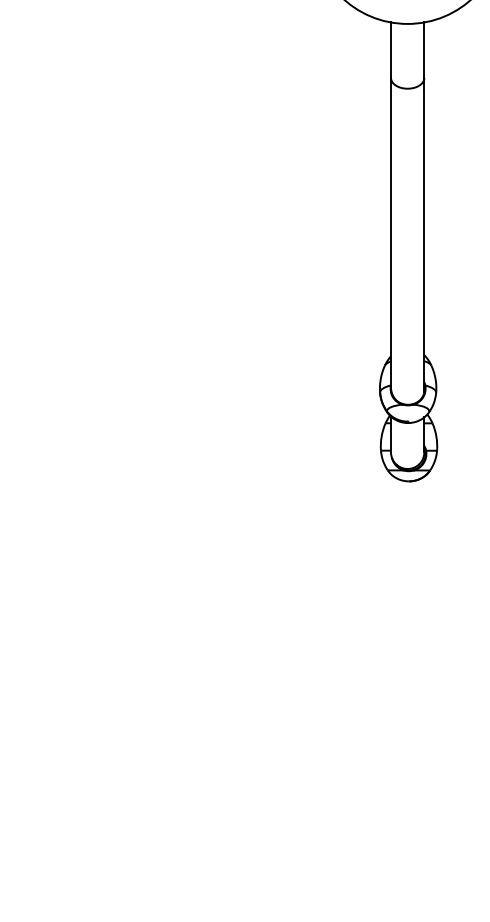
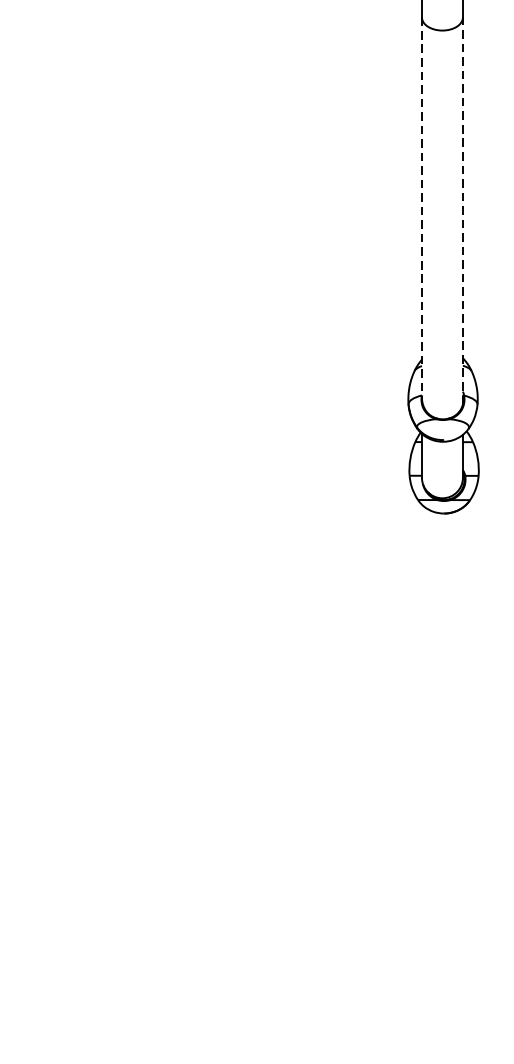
line: (424, 234) -> (463, 209), solid -> dashed
line: (390, 235) -> (421, 211), solid -> dashed

